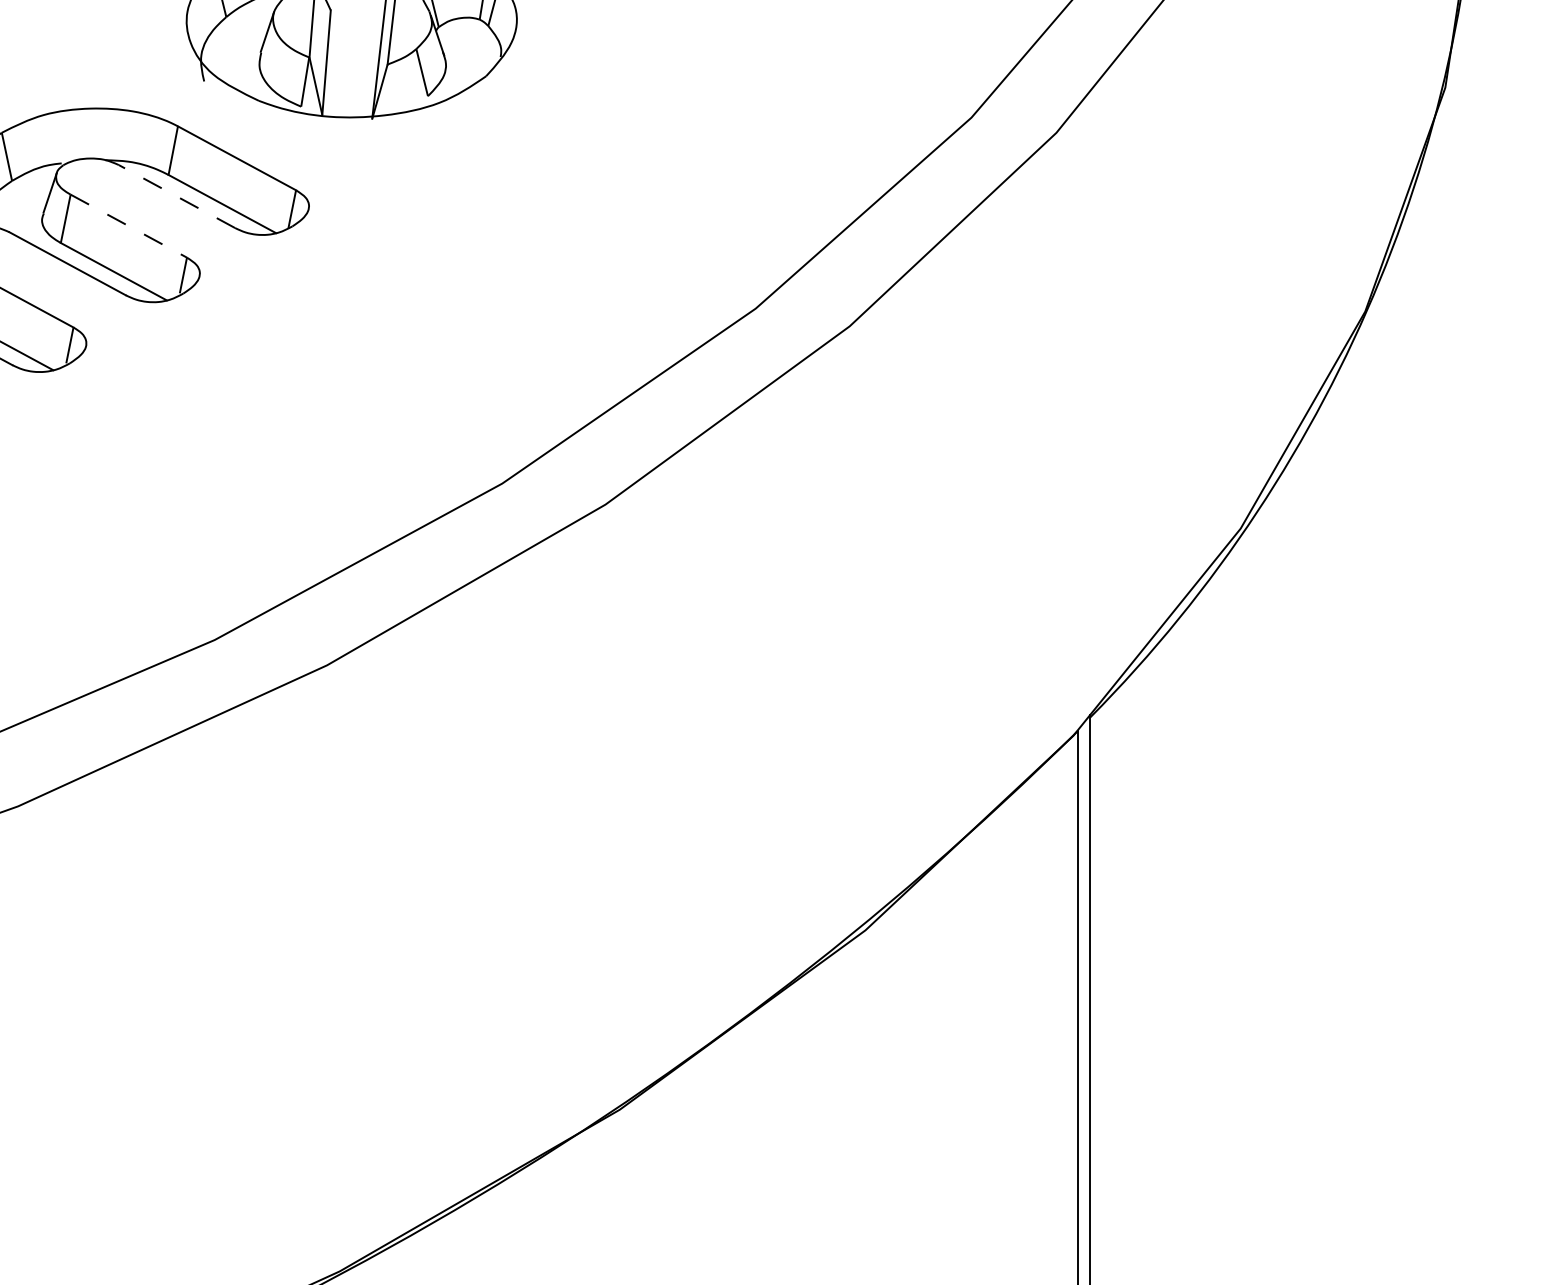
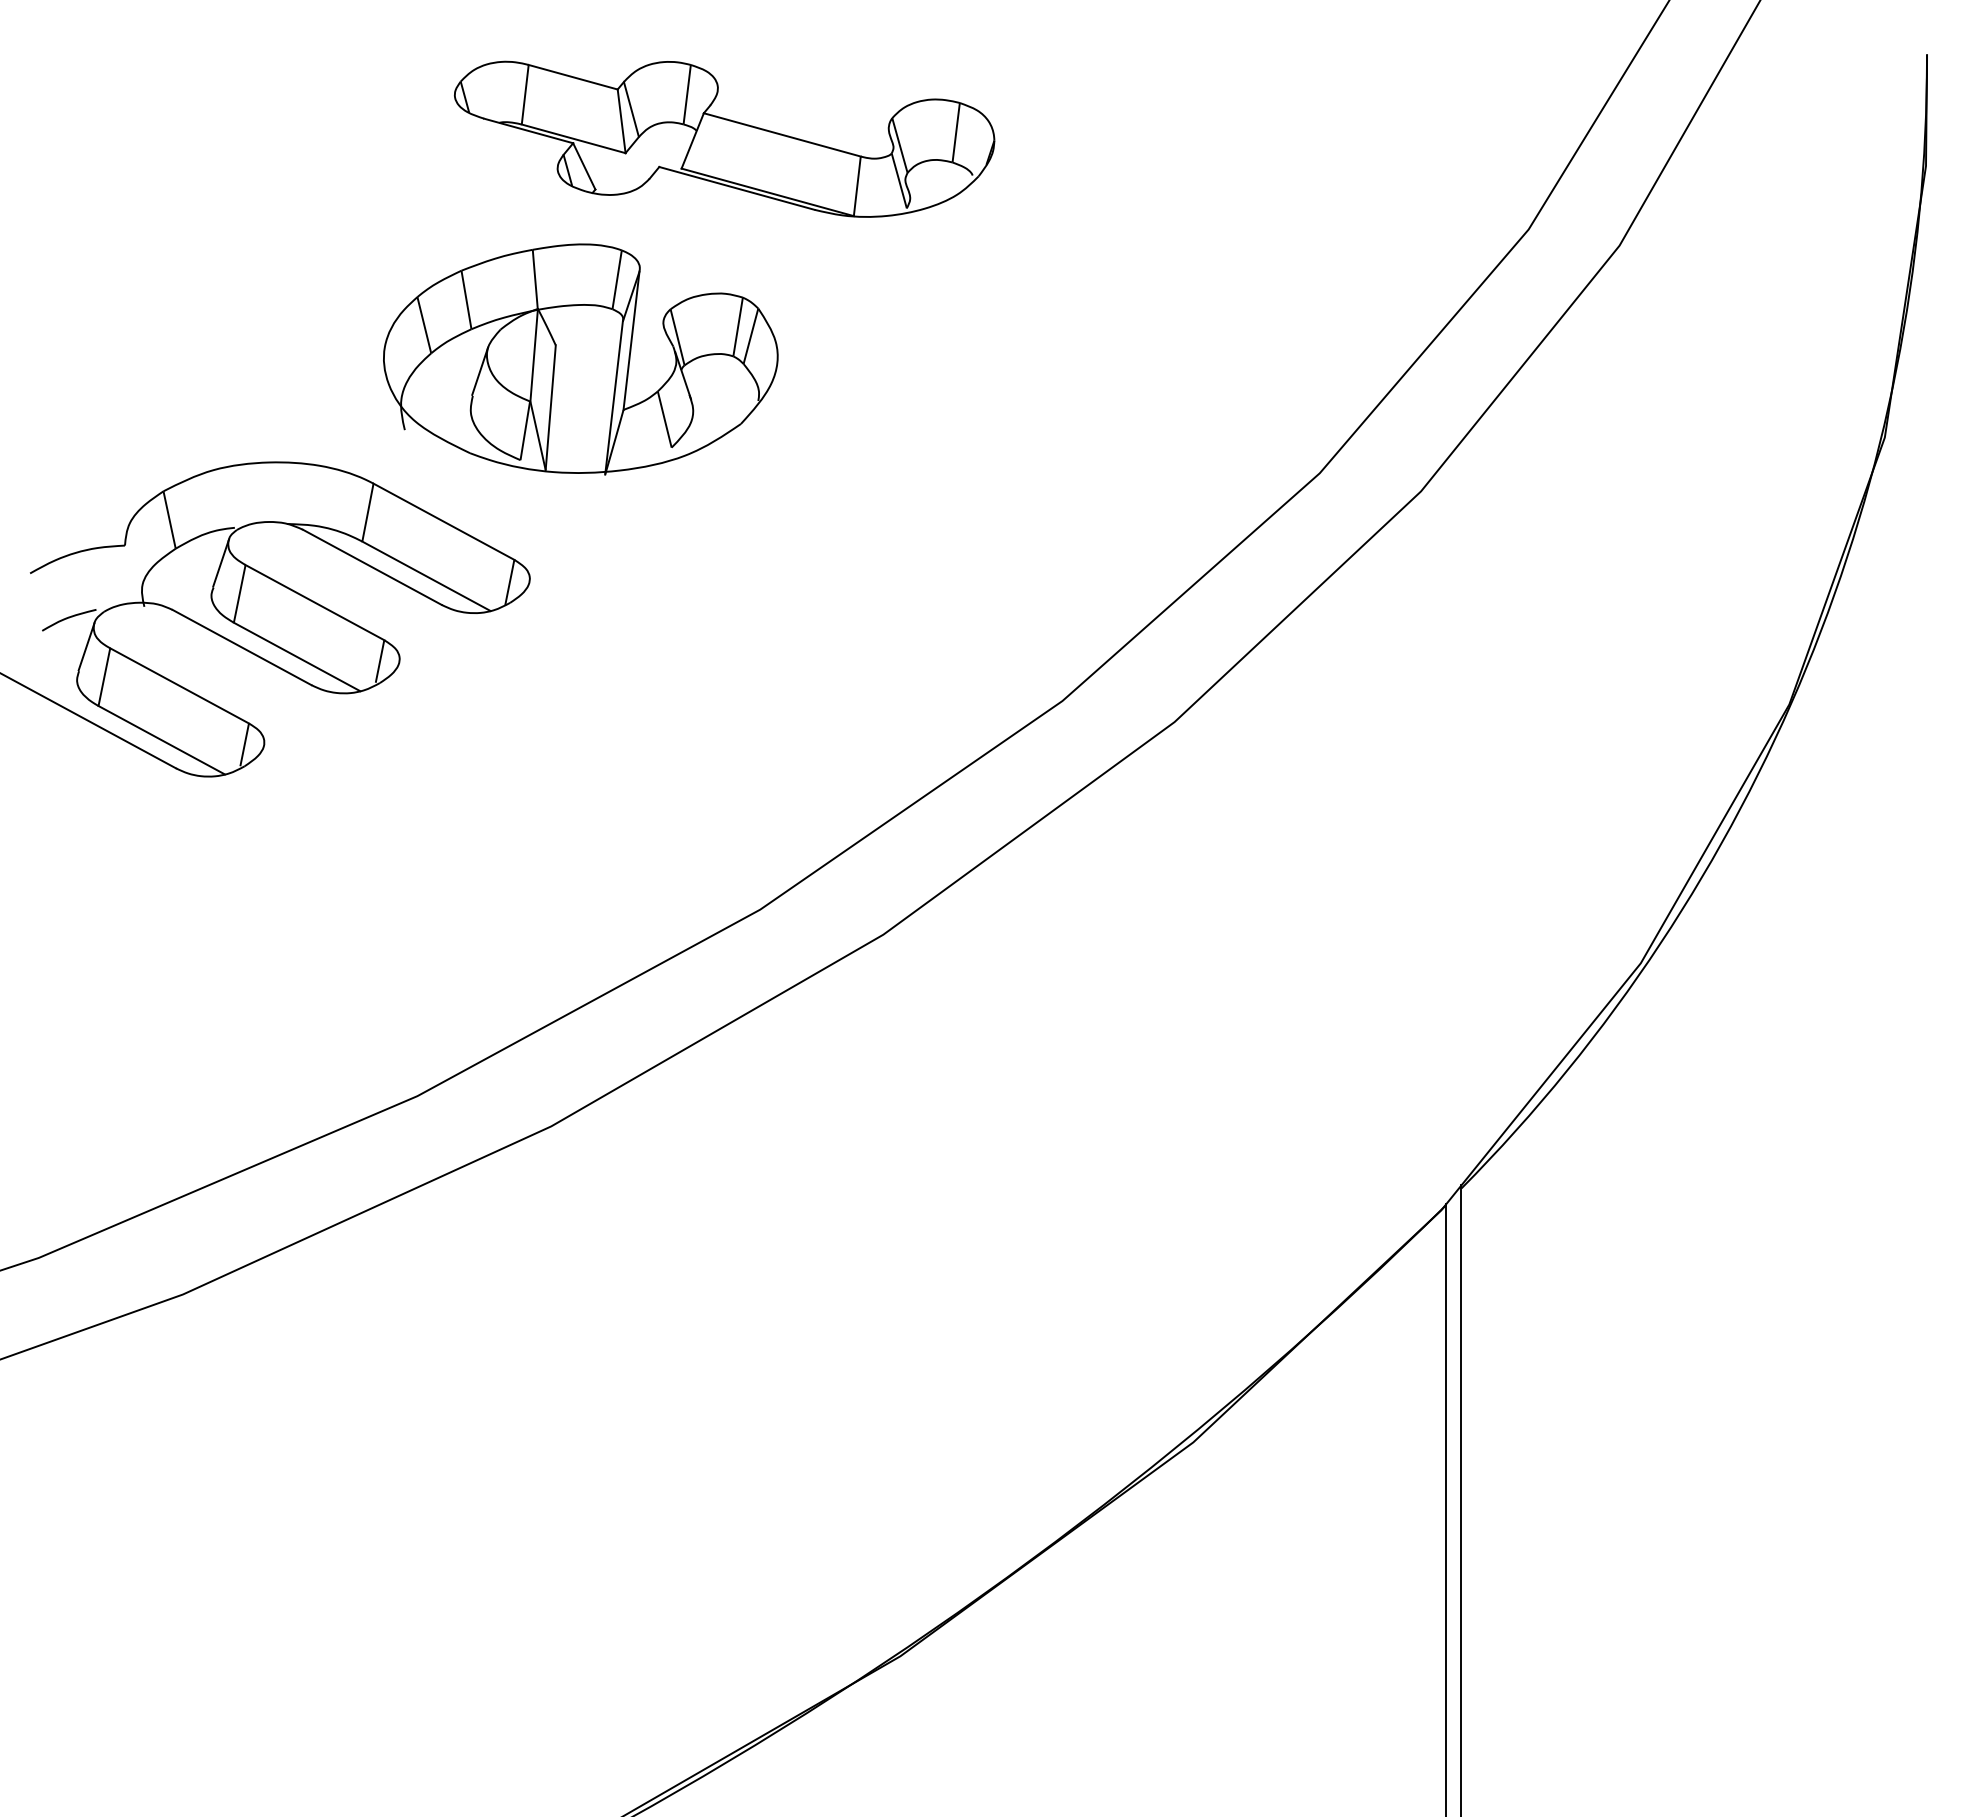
line: (177, 196) -> (372, 567), dashed -> solid
line: (128, 226) -> (314, 602), dashed -> solid

